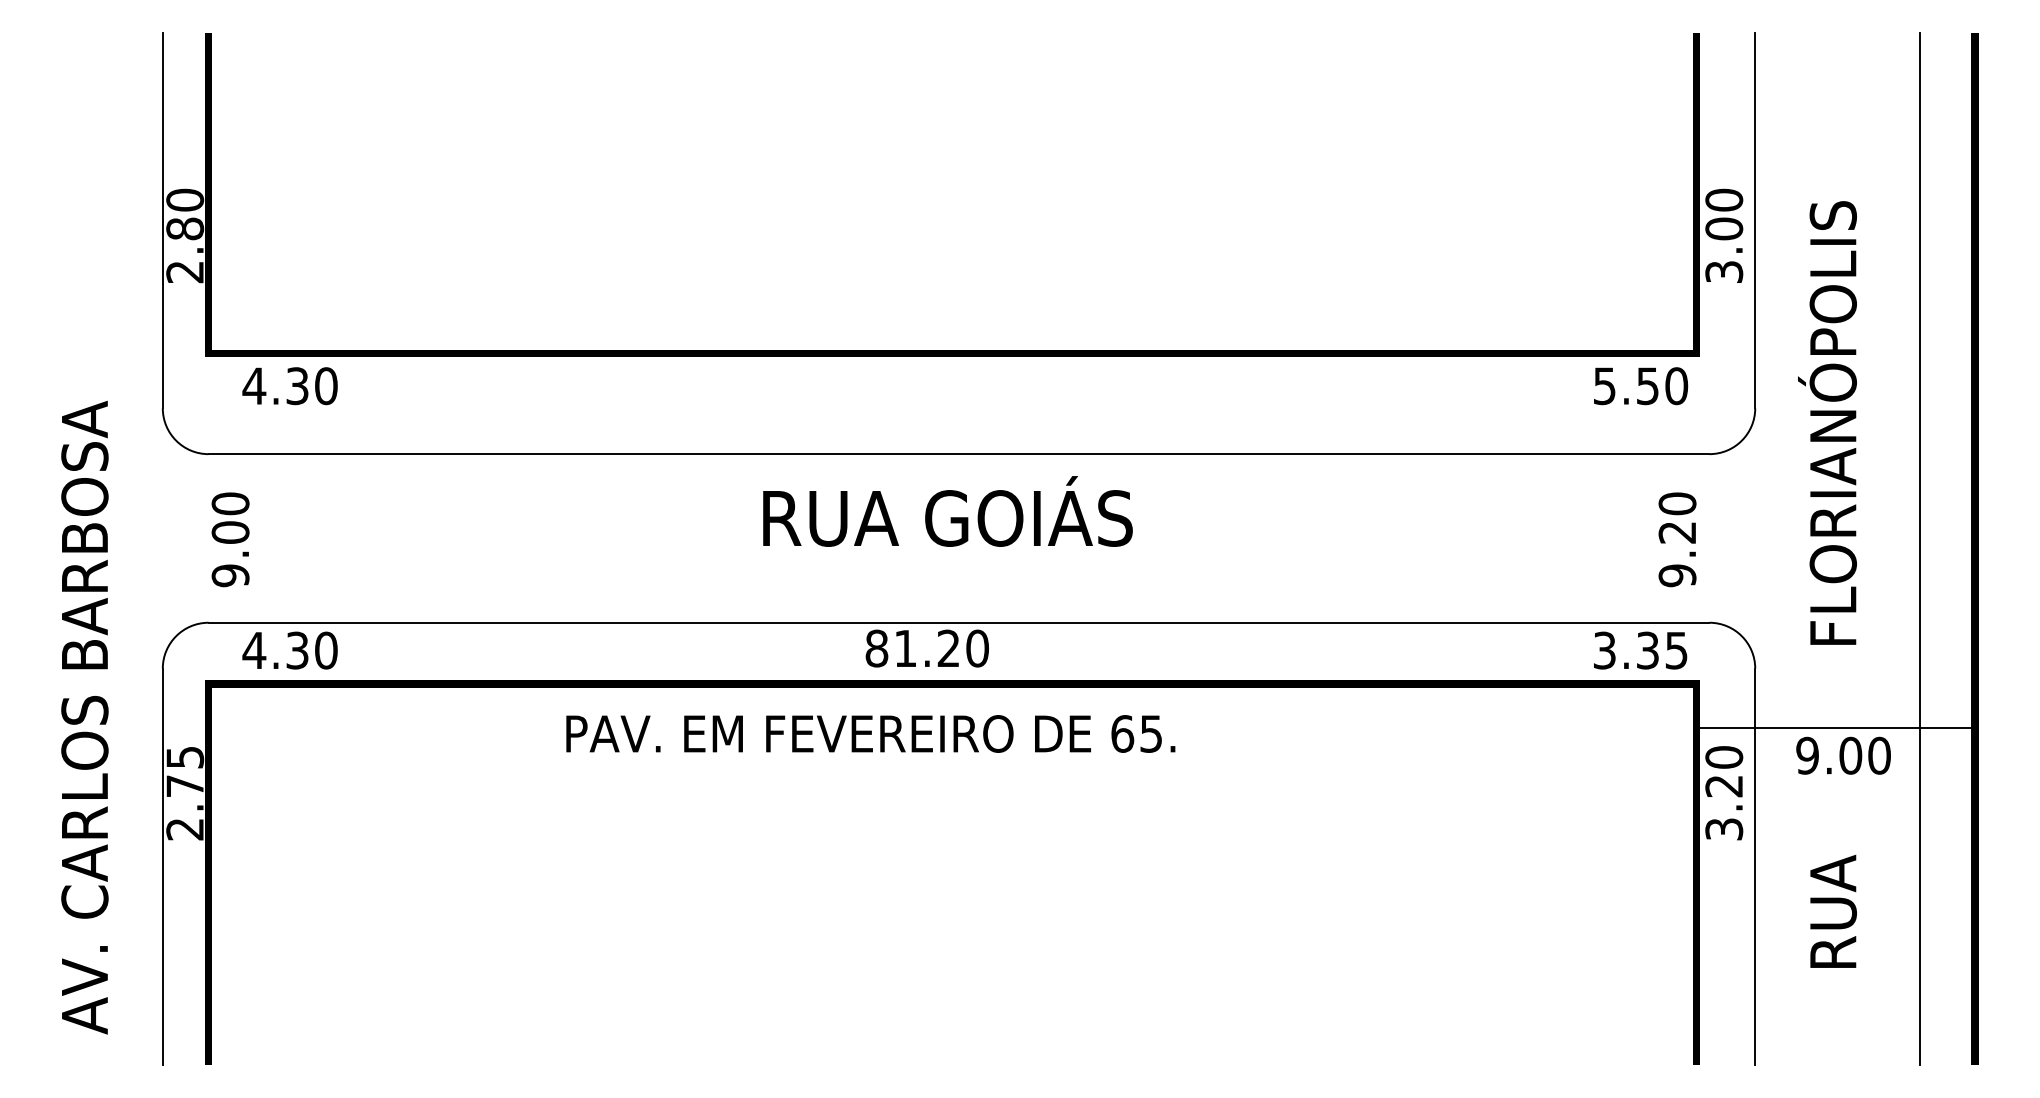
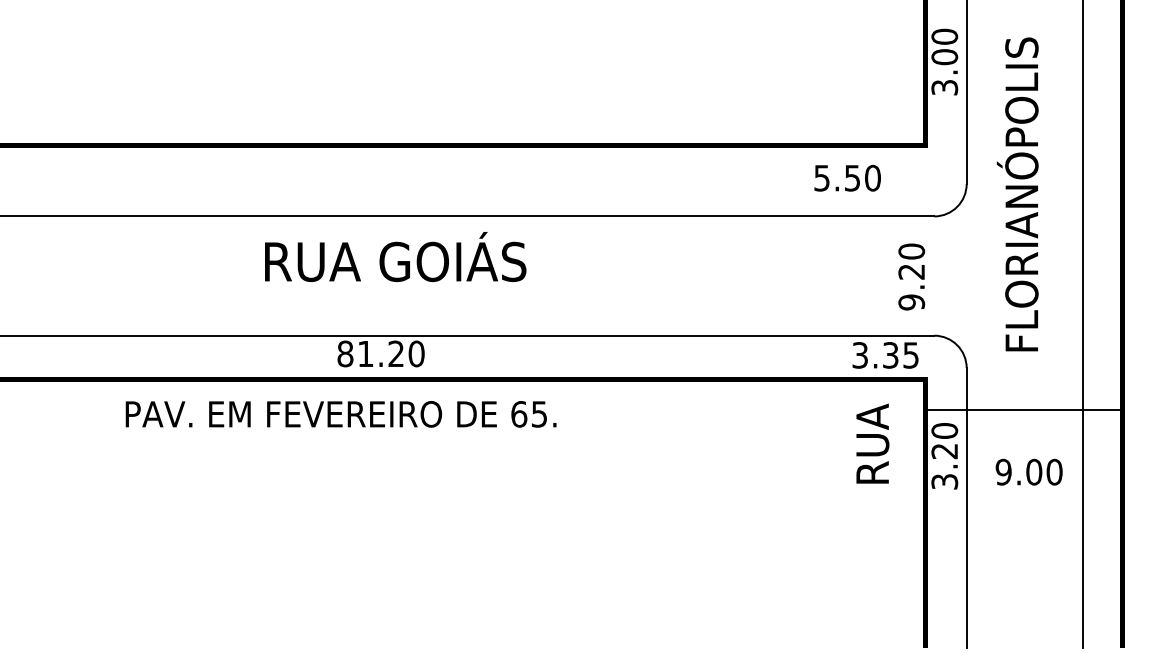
text: (1641, 386) -> (848, 178), moved
text: (1843, 755) -> (1029, 472), moved
text: (1833, 910) -> (872, 443), moved

